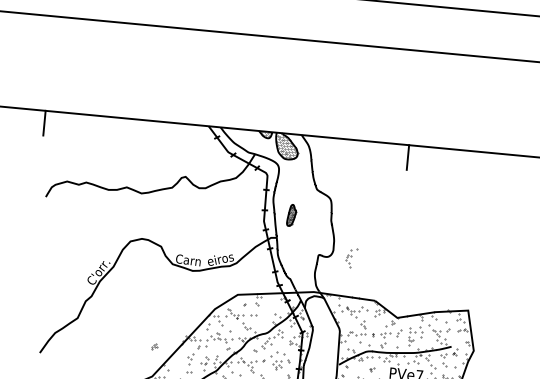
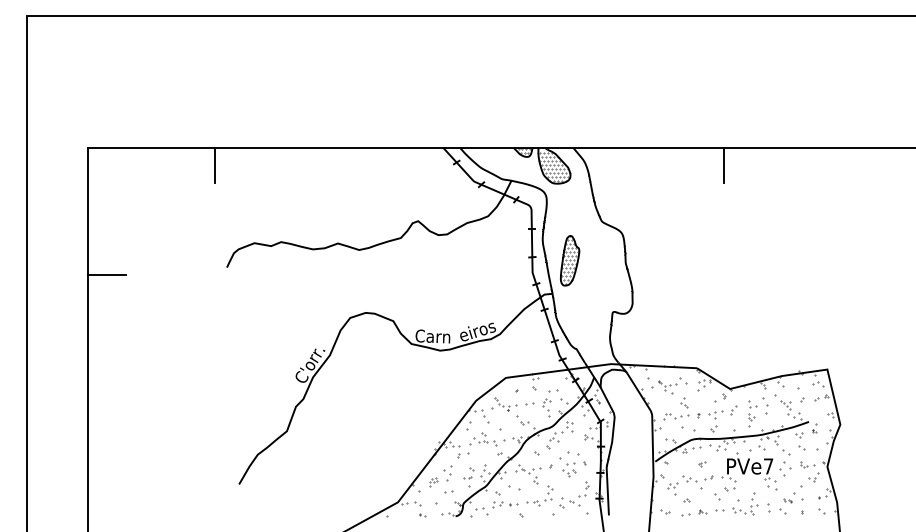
part: (291, 215) -> (570, 260), size x1.67
part: (351, 258) -> (550, 403), moved
part: (154, 347) -> (433, 482), moved

